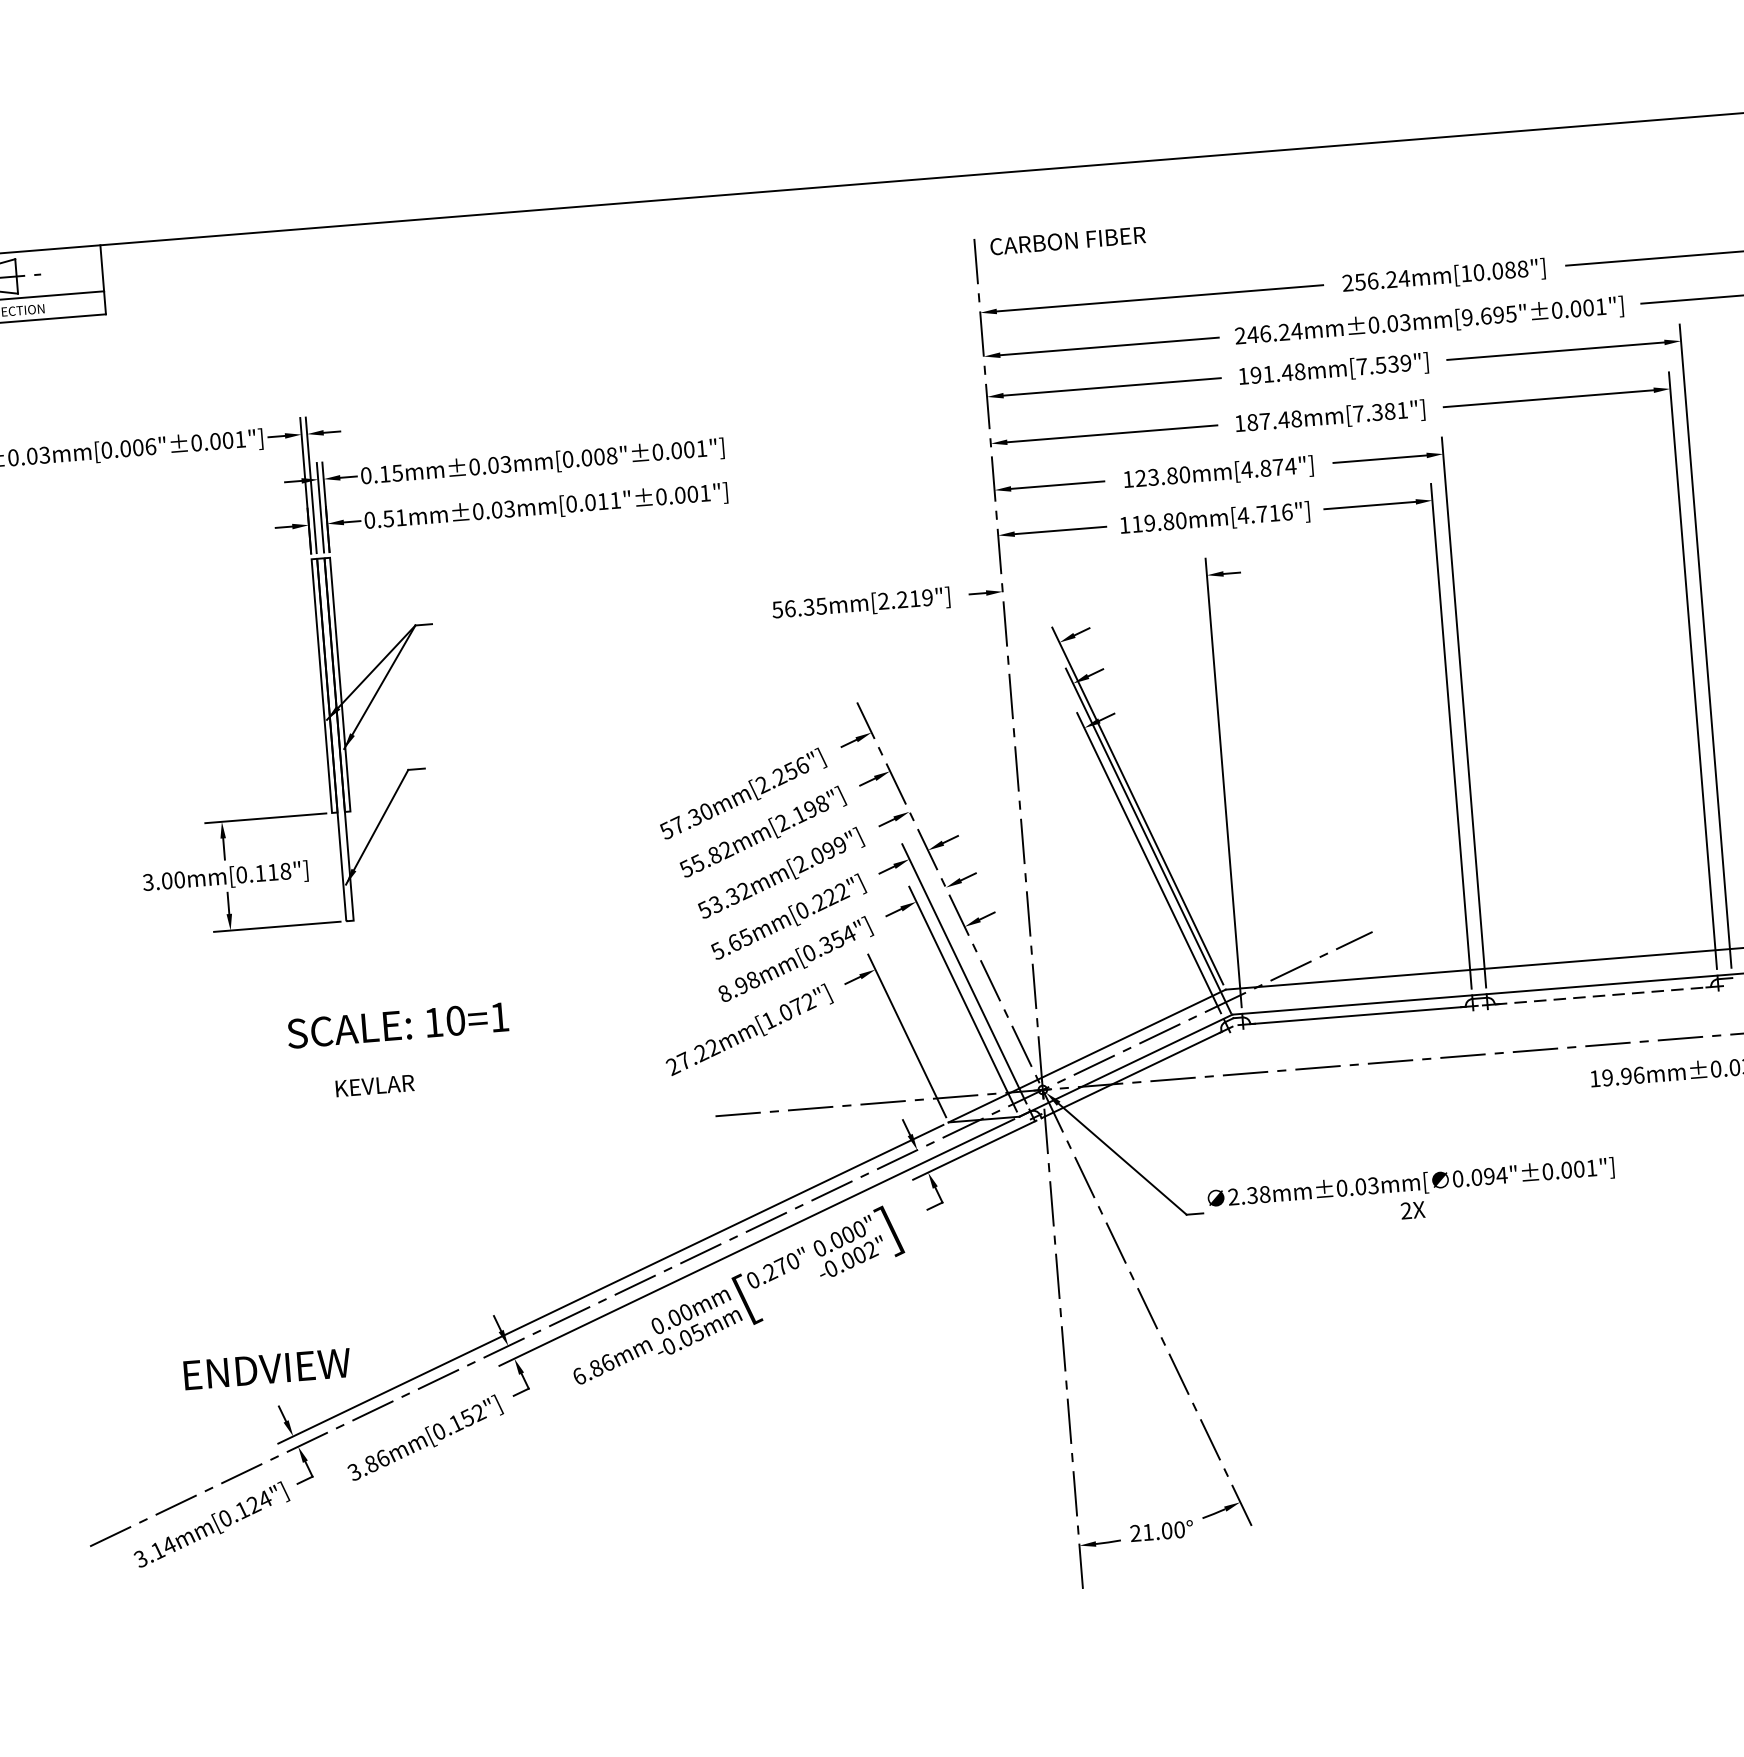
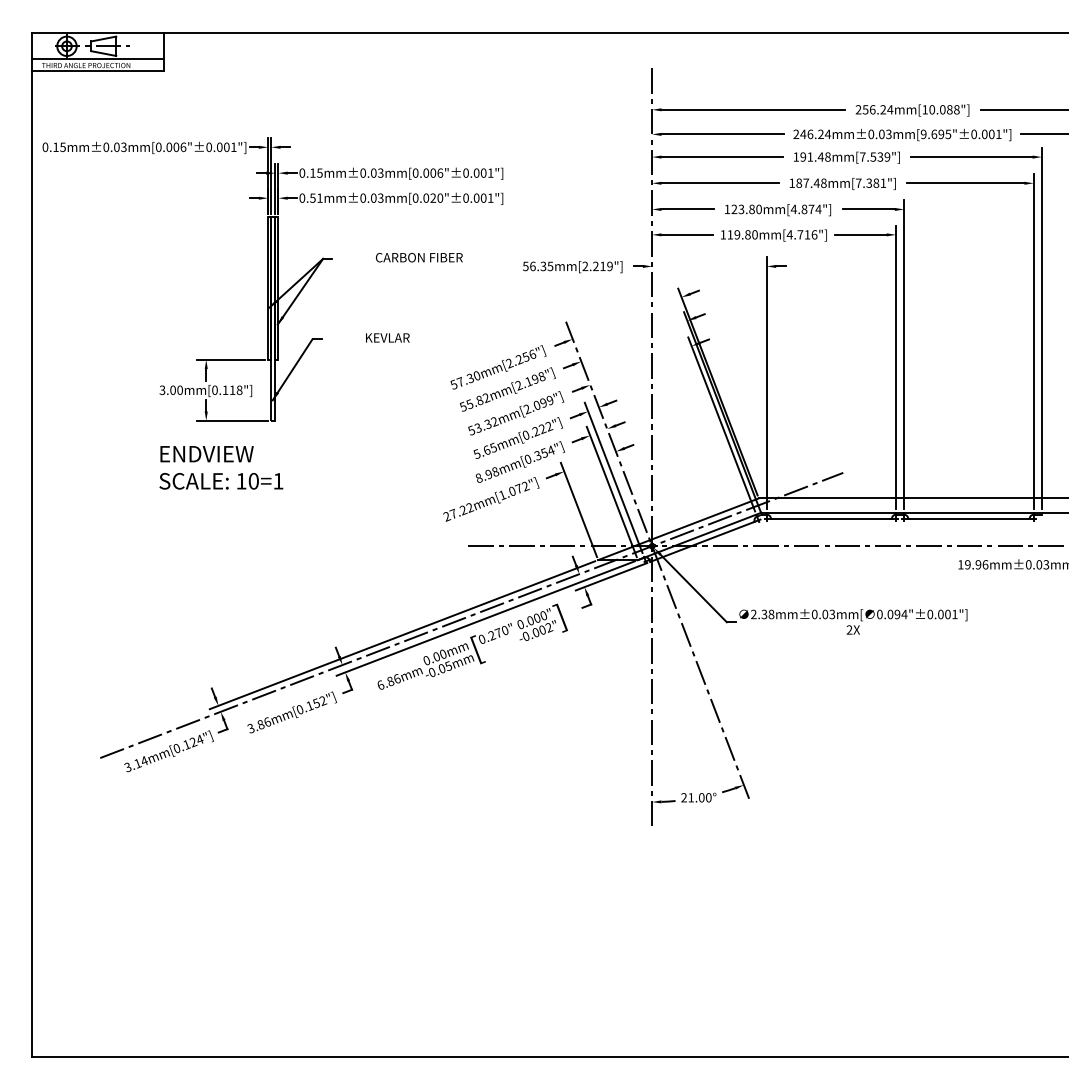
text: (1068, 240) -> (419, 257), moved
text: (612, 454) -> (440, 172), 0.15mm±0.03mm[0.008"±0.001"] -> 0.15mm±0.03mm[0.006"±0.001"]
text: (608, 499) -> (436, 197), 0.51mm±0.03mm[0.011"±0.001"] -> 0.51mm±0.03mm[0.020"±0.001"]
line: (1602, 995) -> (968, 518), dashed -> solid
text: (398, 1025) -> (221, 481), moved
text: (374, 1085) -> (387, 337), moved
text: (266, 1369) -> (206, 454), moved

